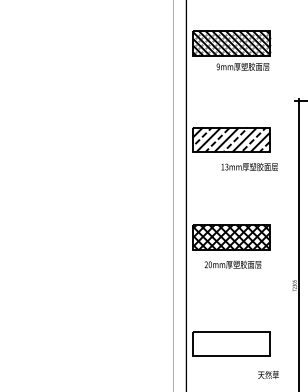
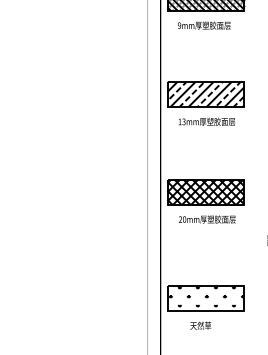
text: (242, 66) -> (203, 25), moved
text: (249, 167) -> (206, 122), moved
hatch: (232, 341) -> (206, 296), added
text: (268, 374) -> (200, 325), moved

